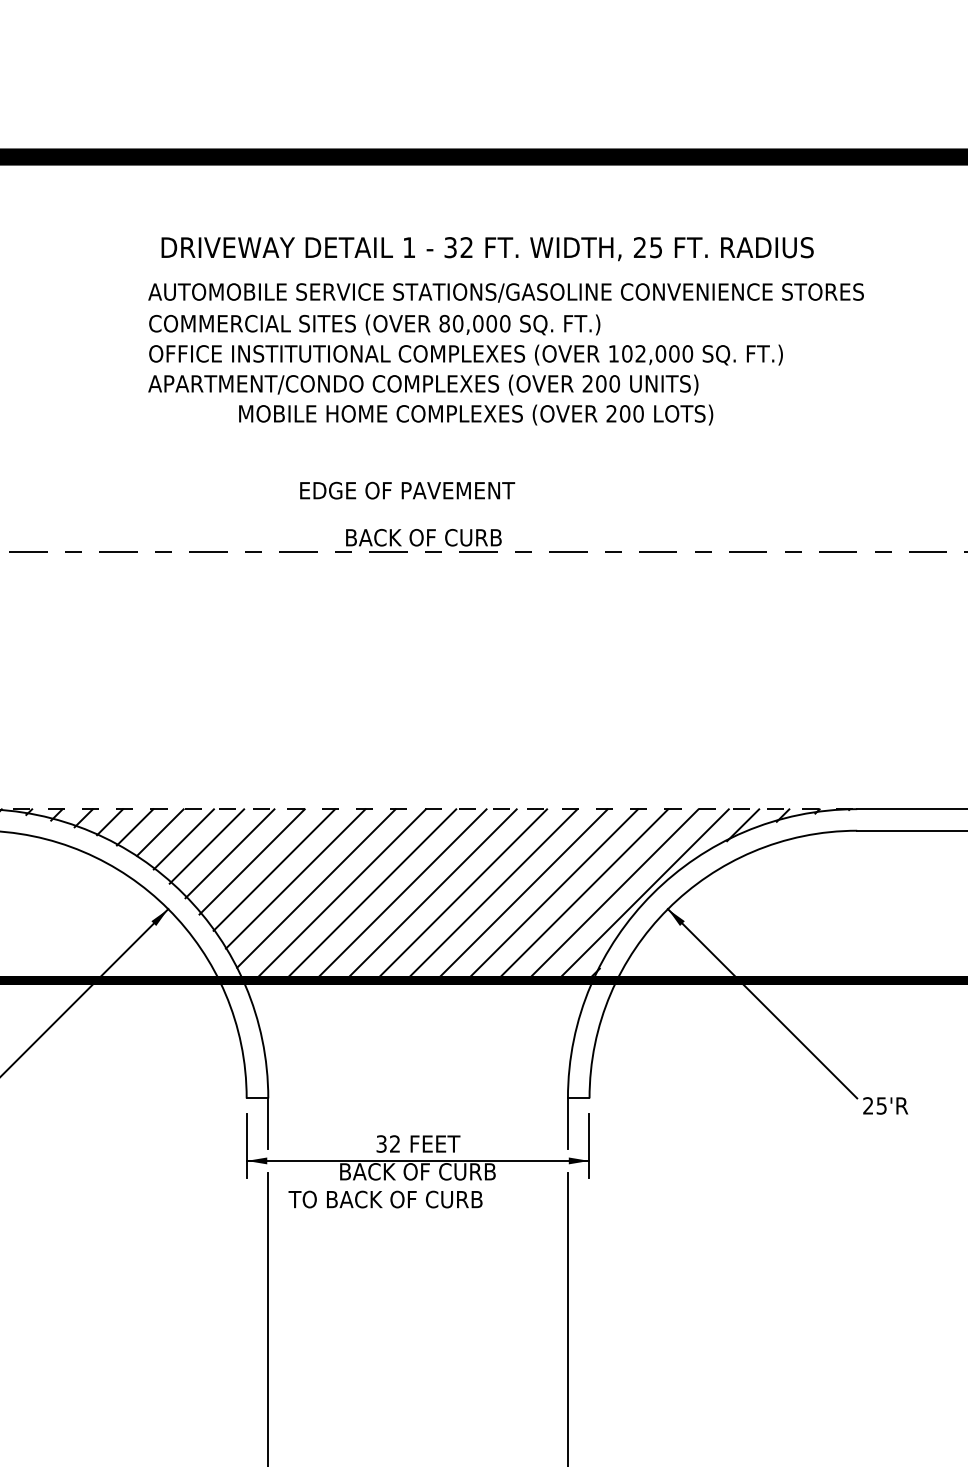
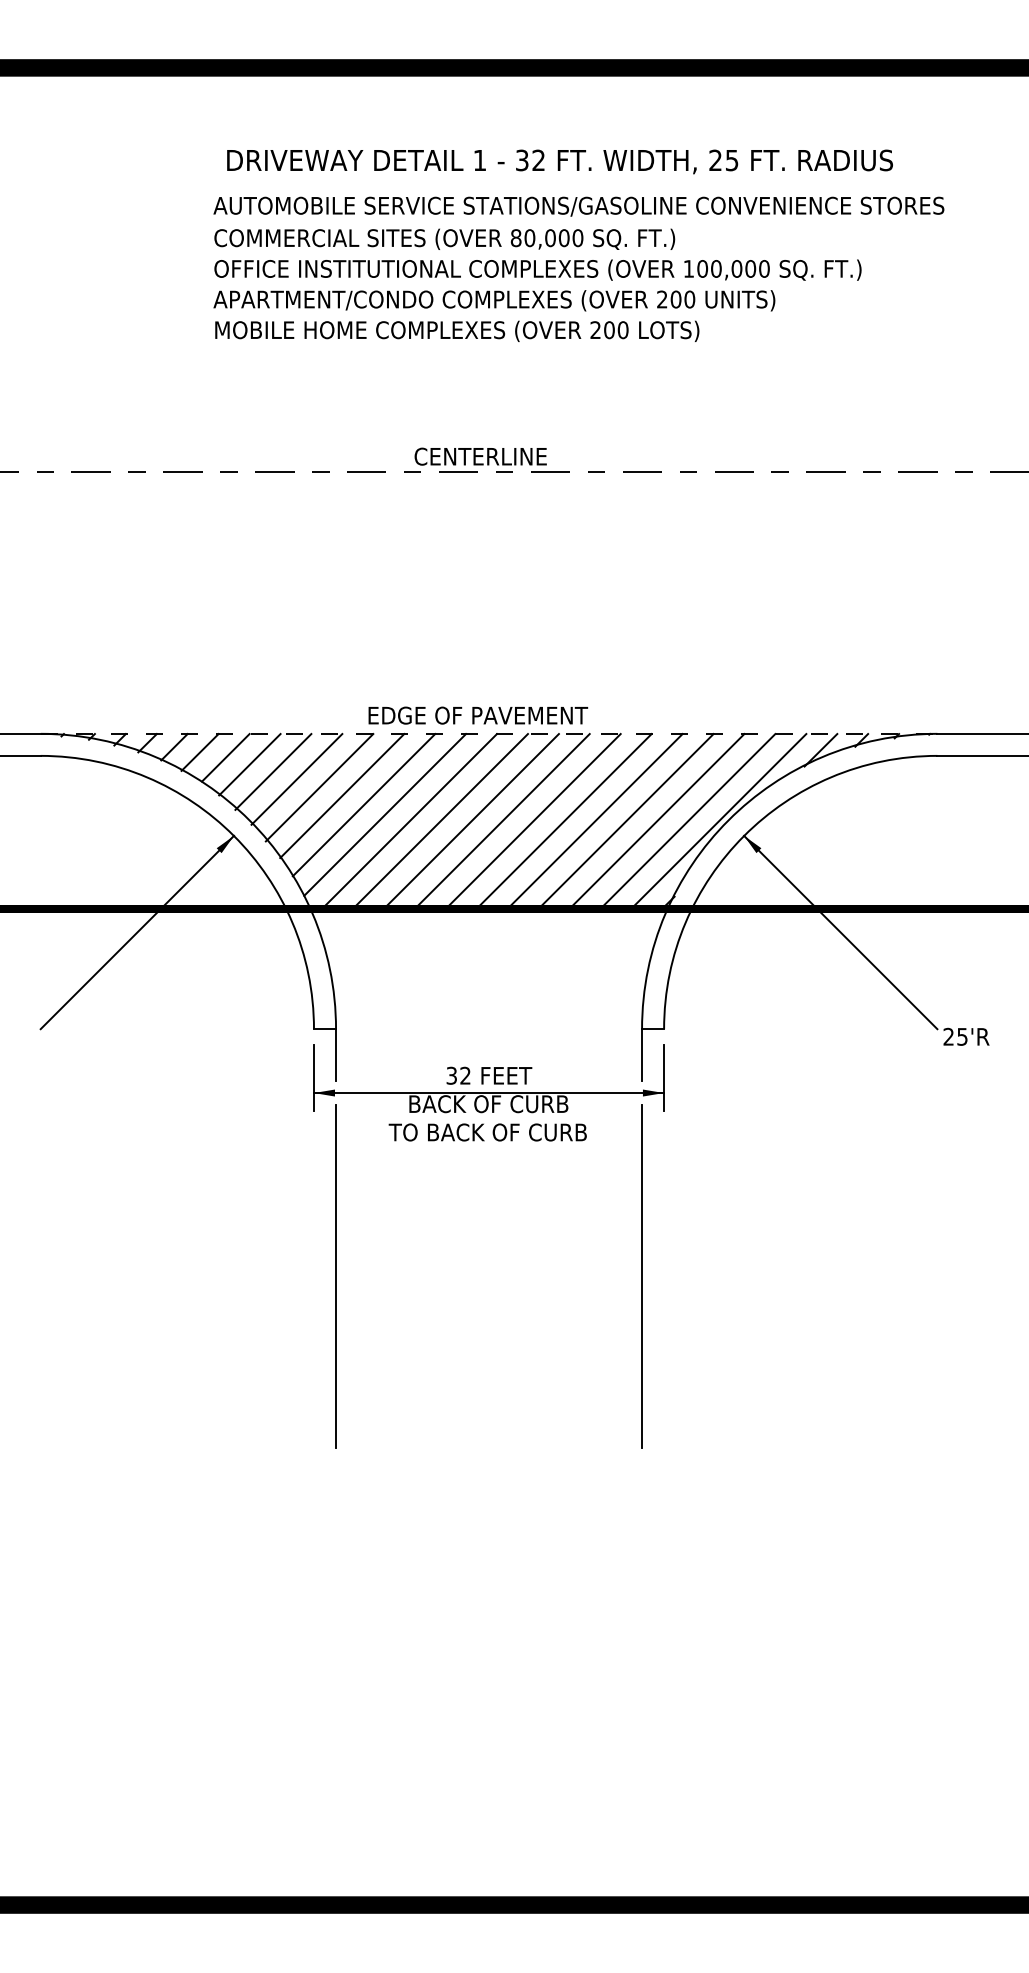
text: (640, 353) -> (716, 268), 102,000 -> 100,000
text: (476, 414) -> (457, 330), moved
text: (407, 490) -> (478, 715), moved
text: (423, 537) -> (494, 456), BACK OF CURB -> CENTERLINE
text: (385, 1199) -> (487, 1132), moved

